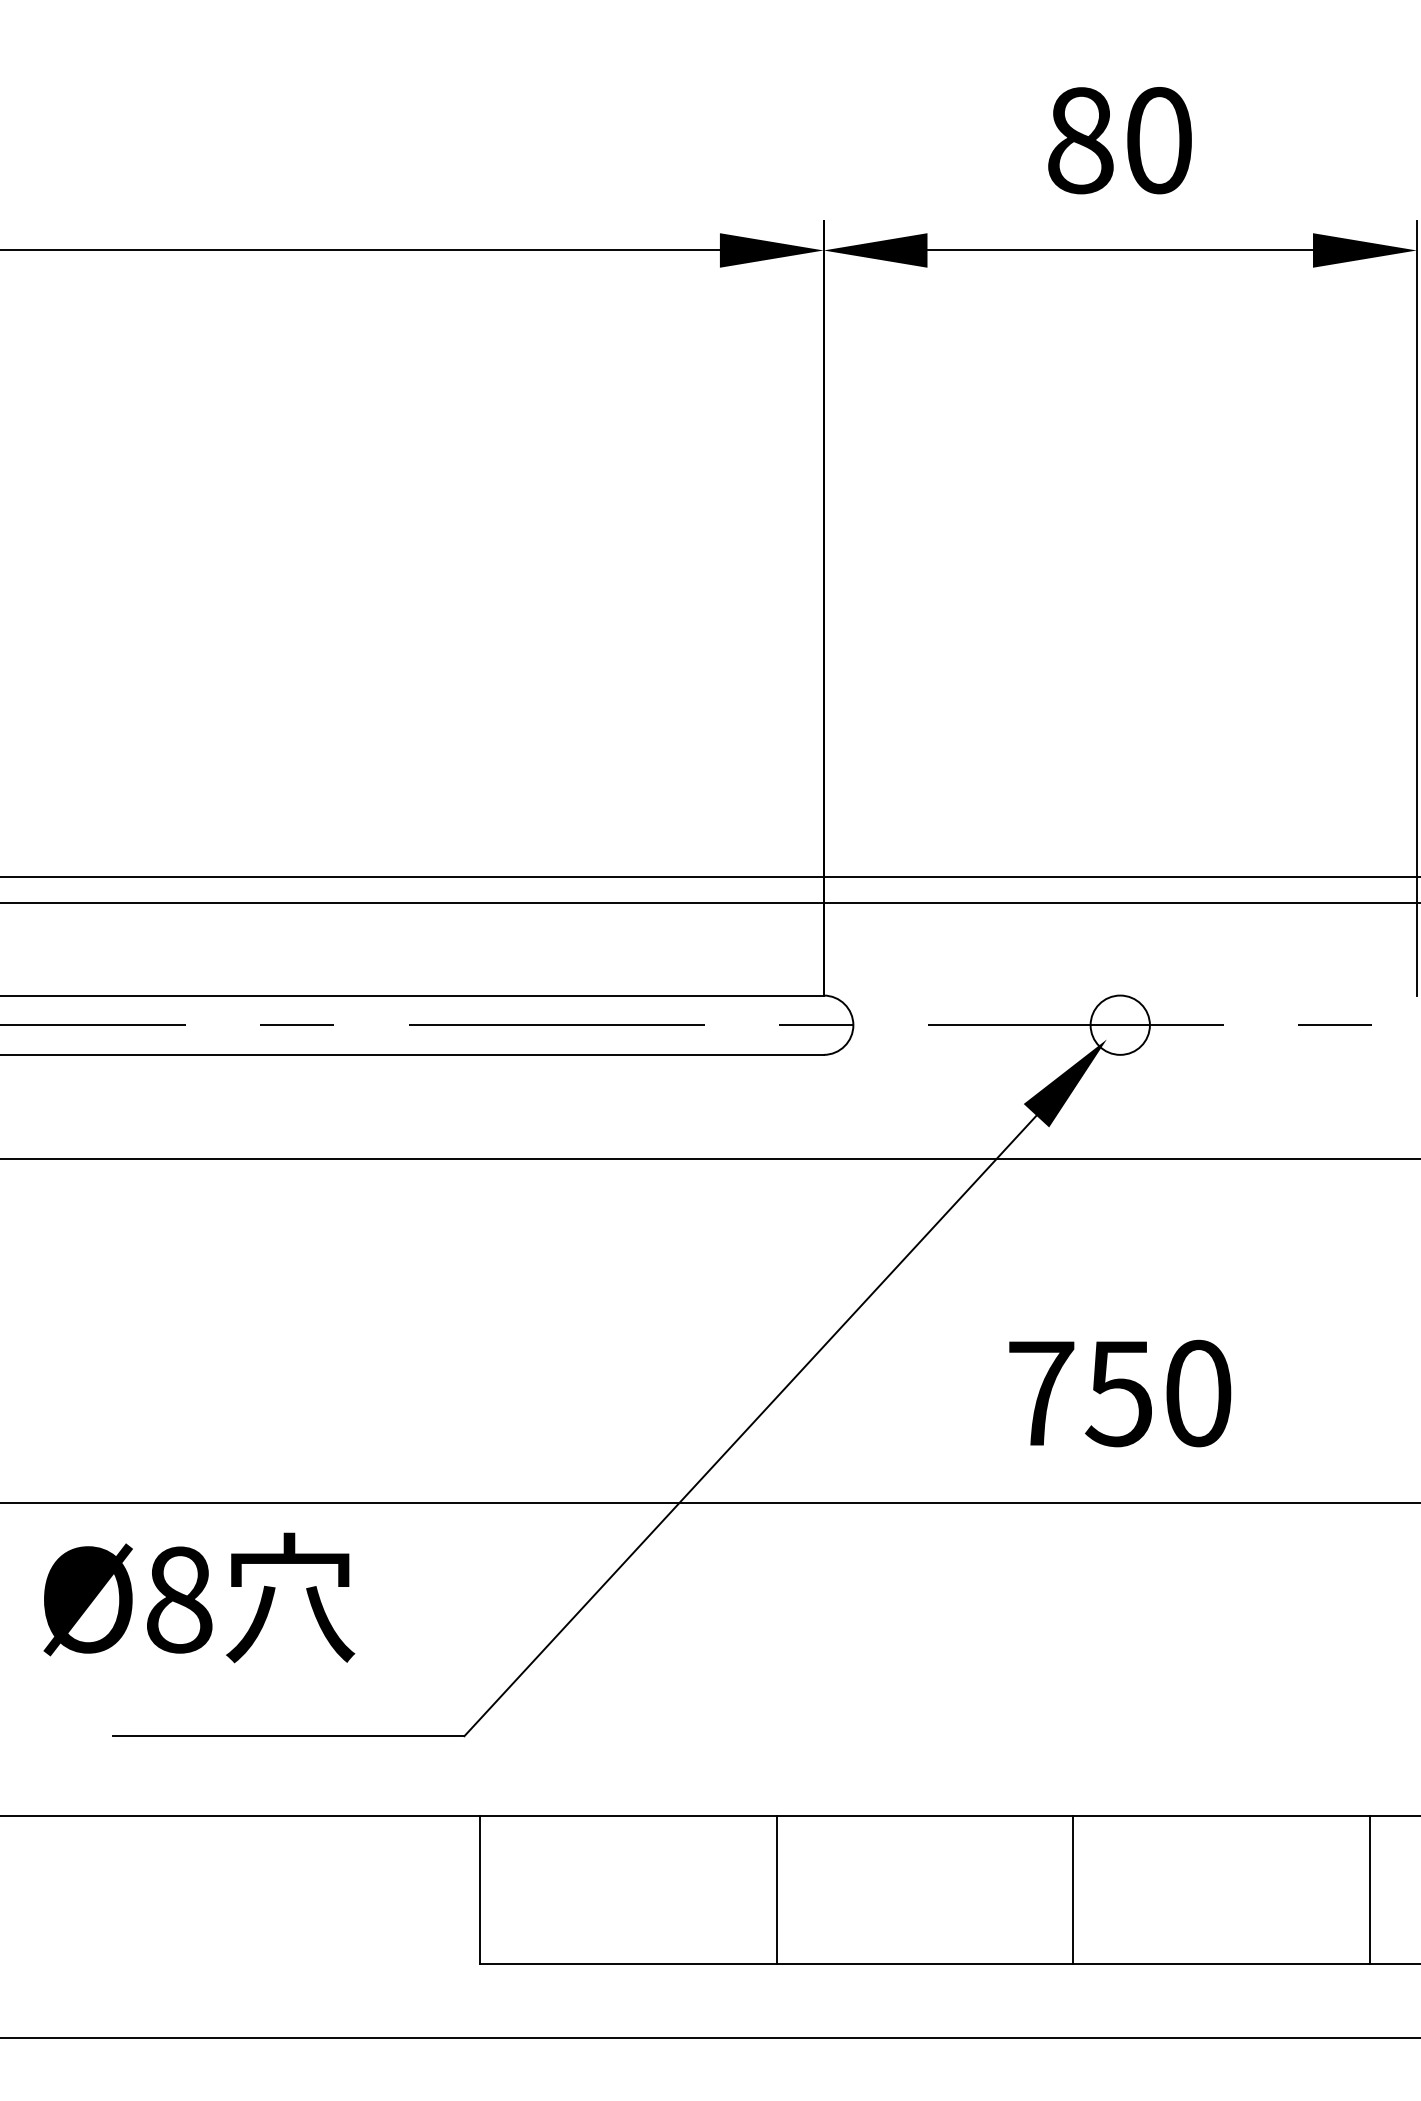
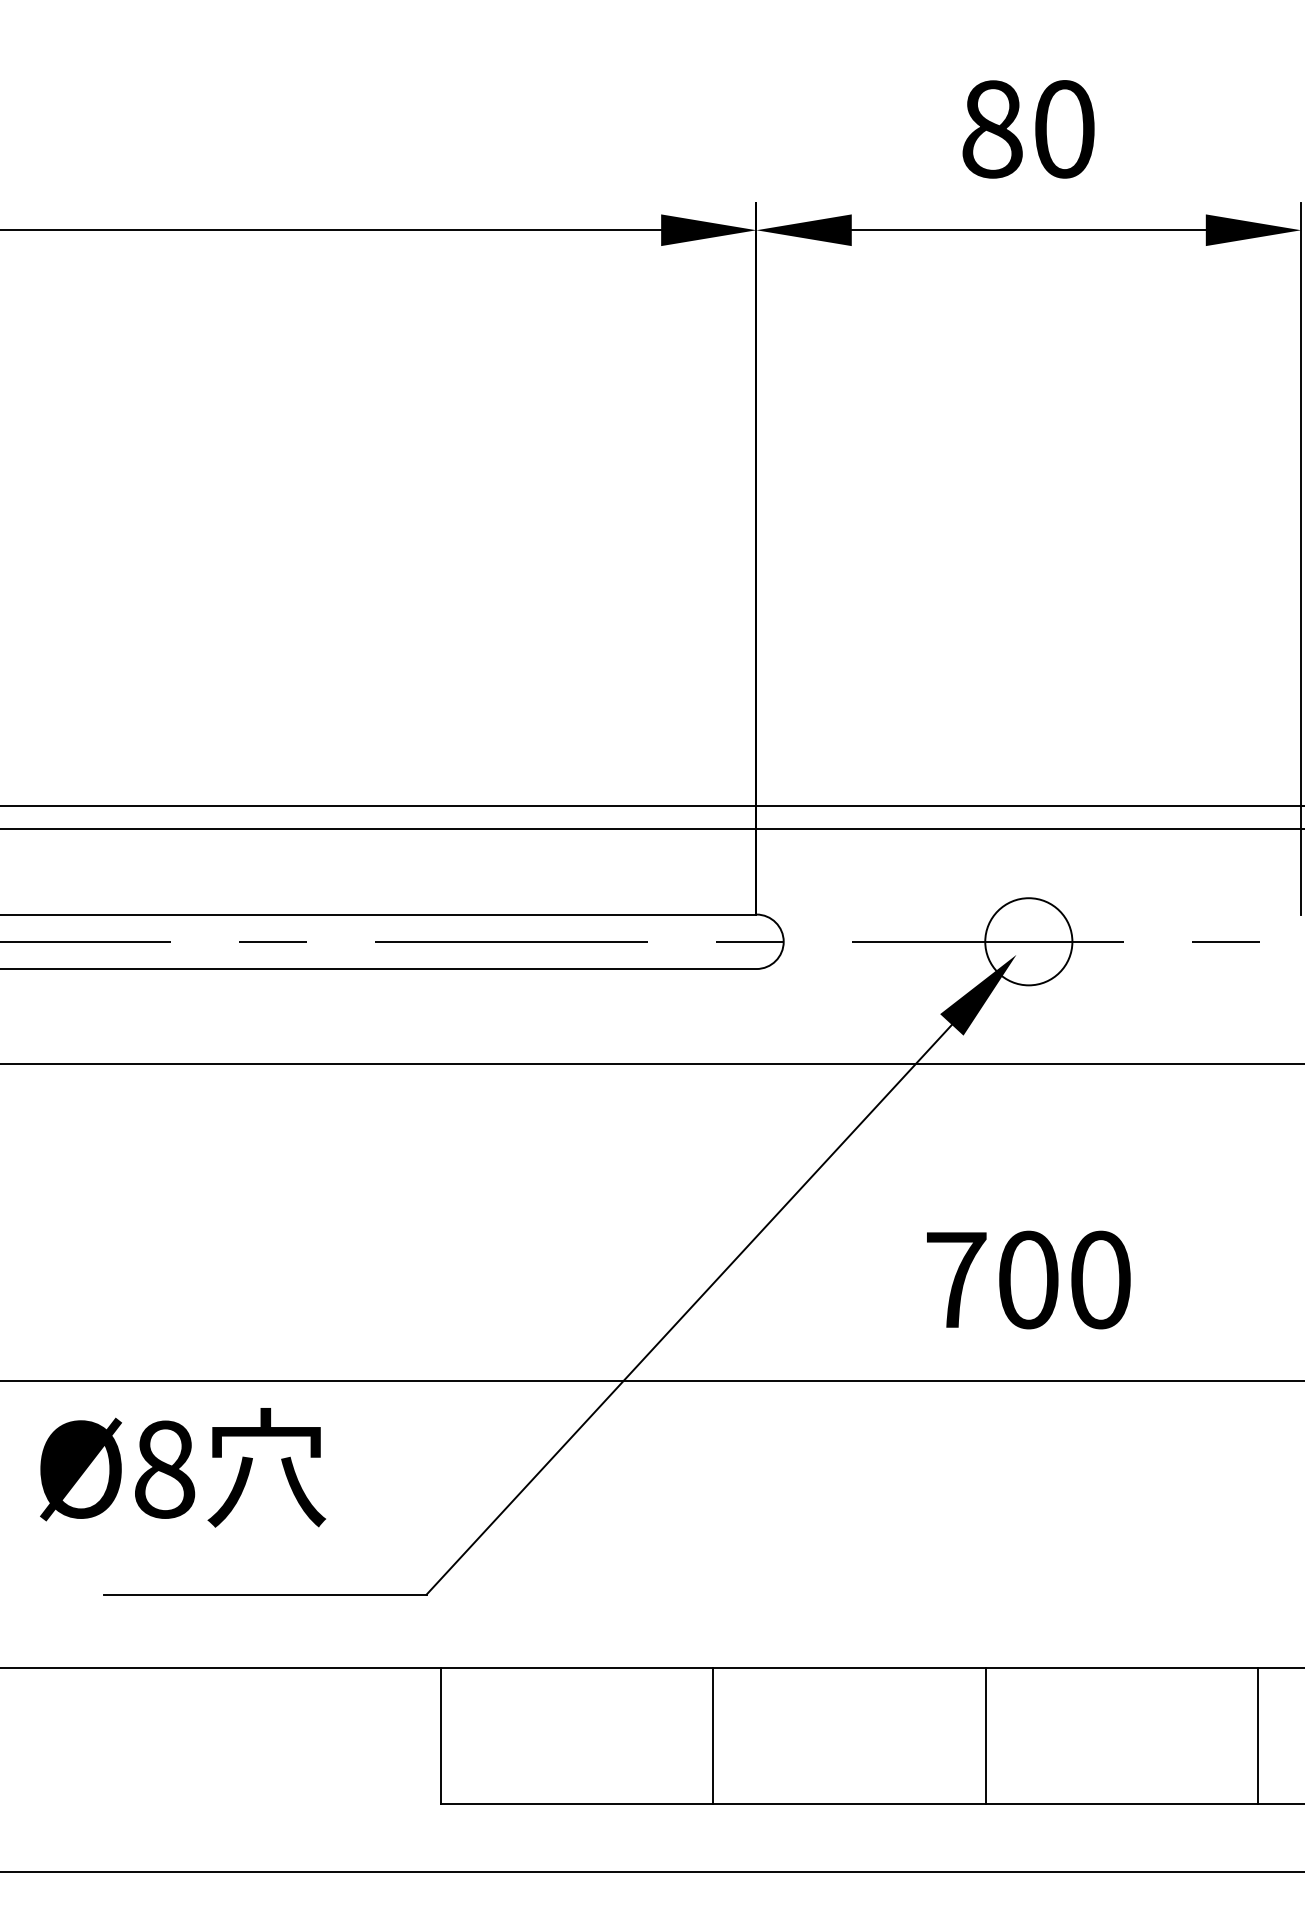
circle: (1119, 1024) -> (1028, 941), size x1.6
text: (1118, 1393) -> (1027, 1280), 750 -> 700

